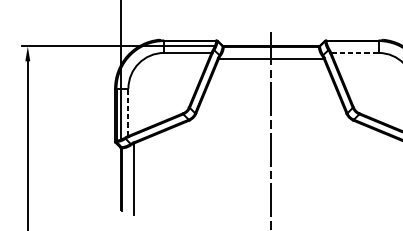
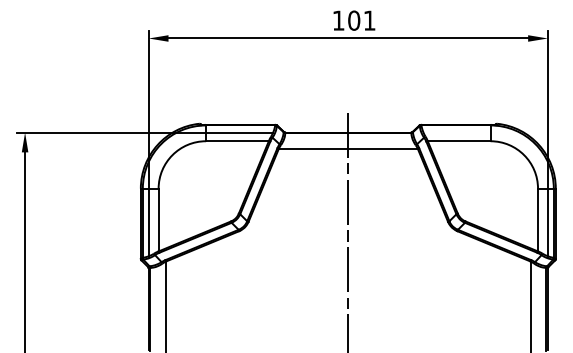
line: (355, 53) -> (459, 141), dashed -> solid
line: (128, 111) -> (158, 219), dashed -> solid

